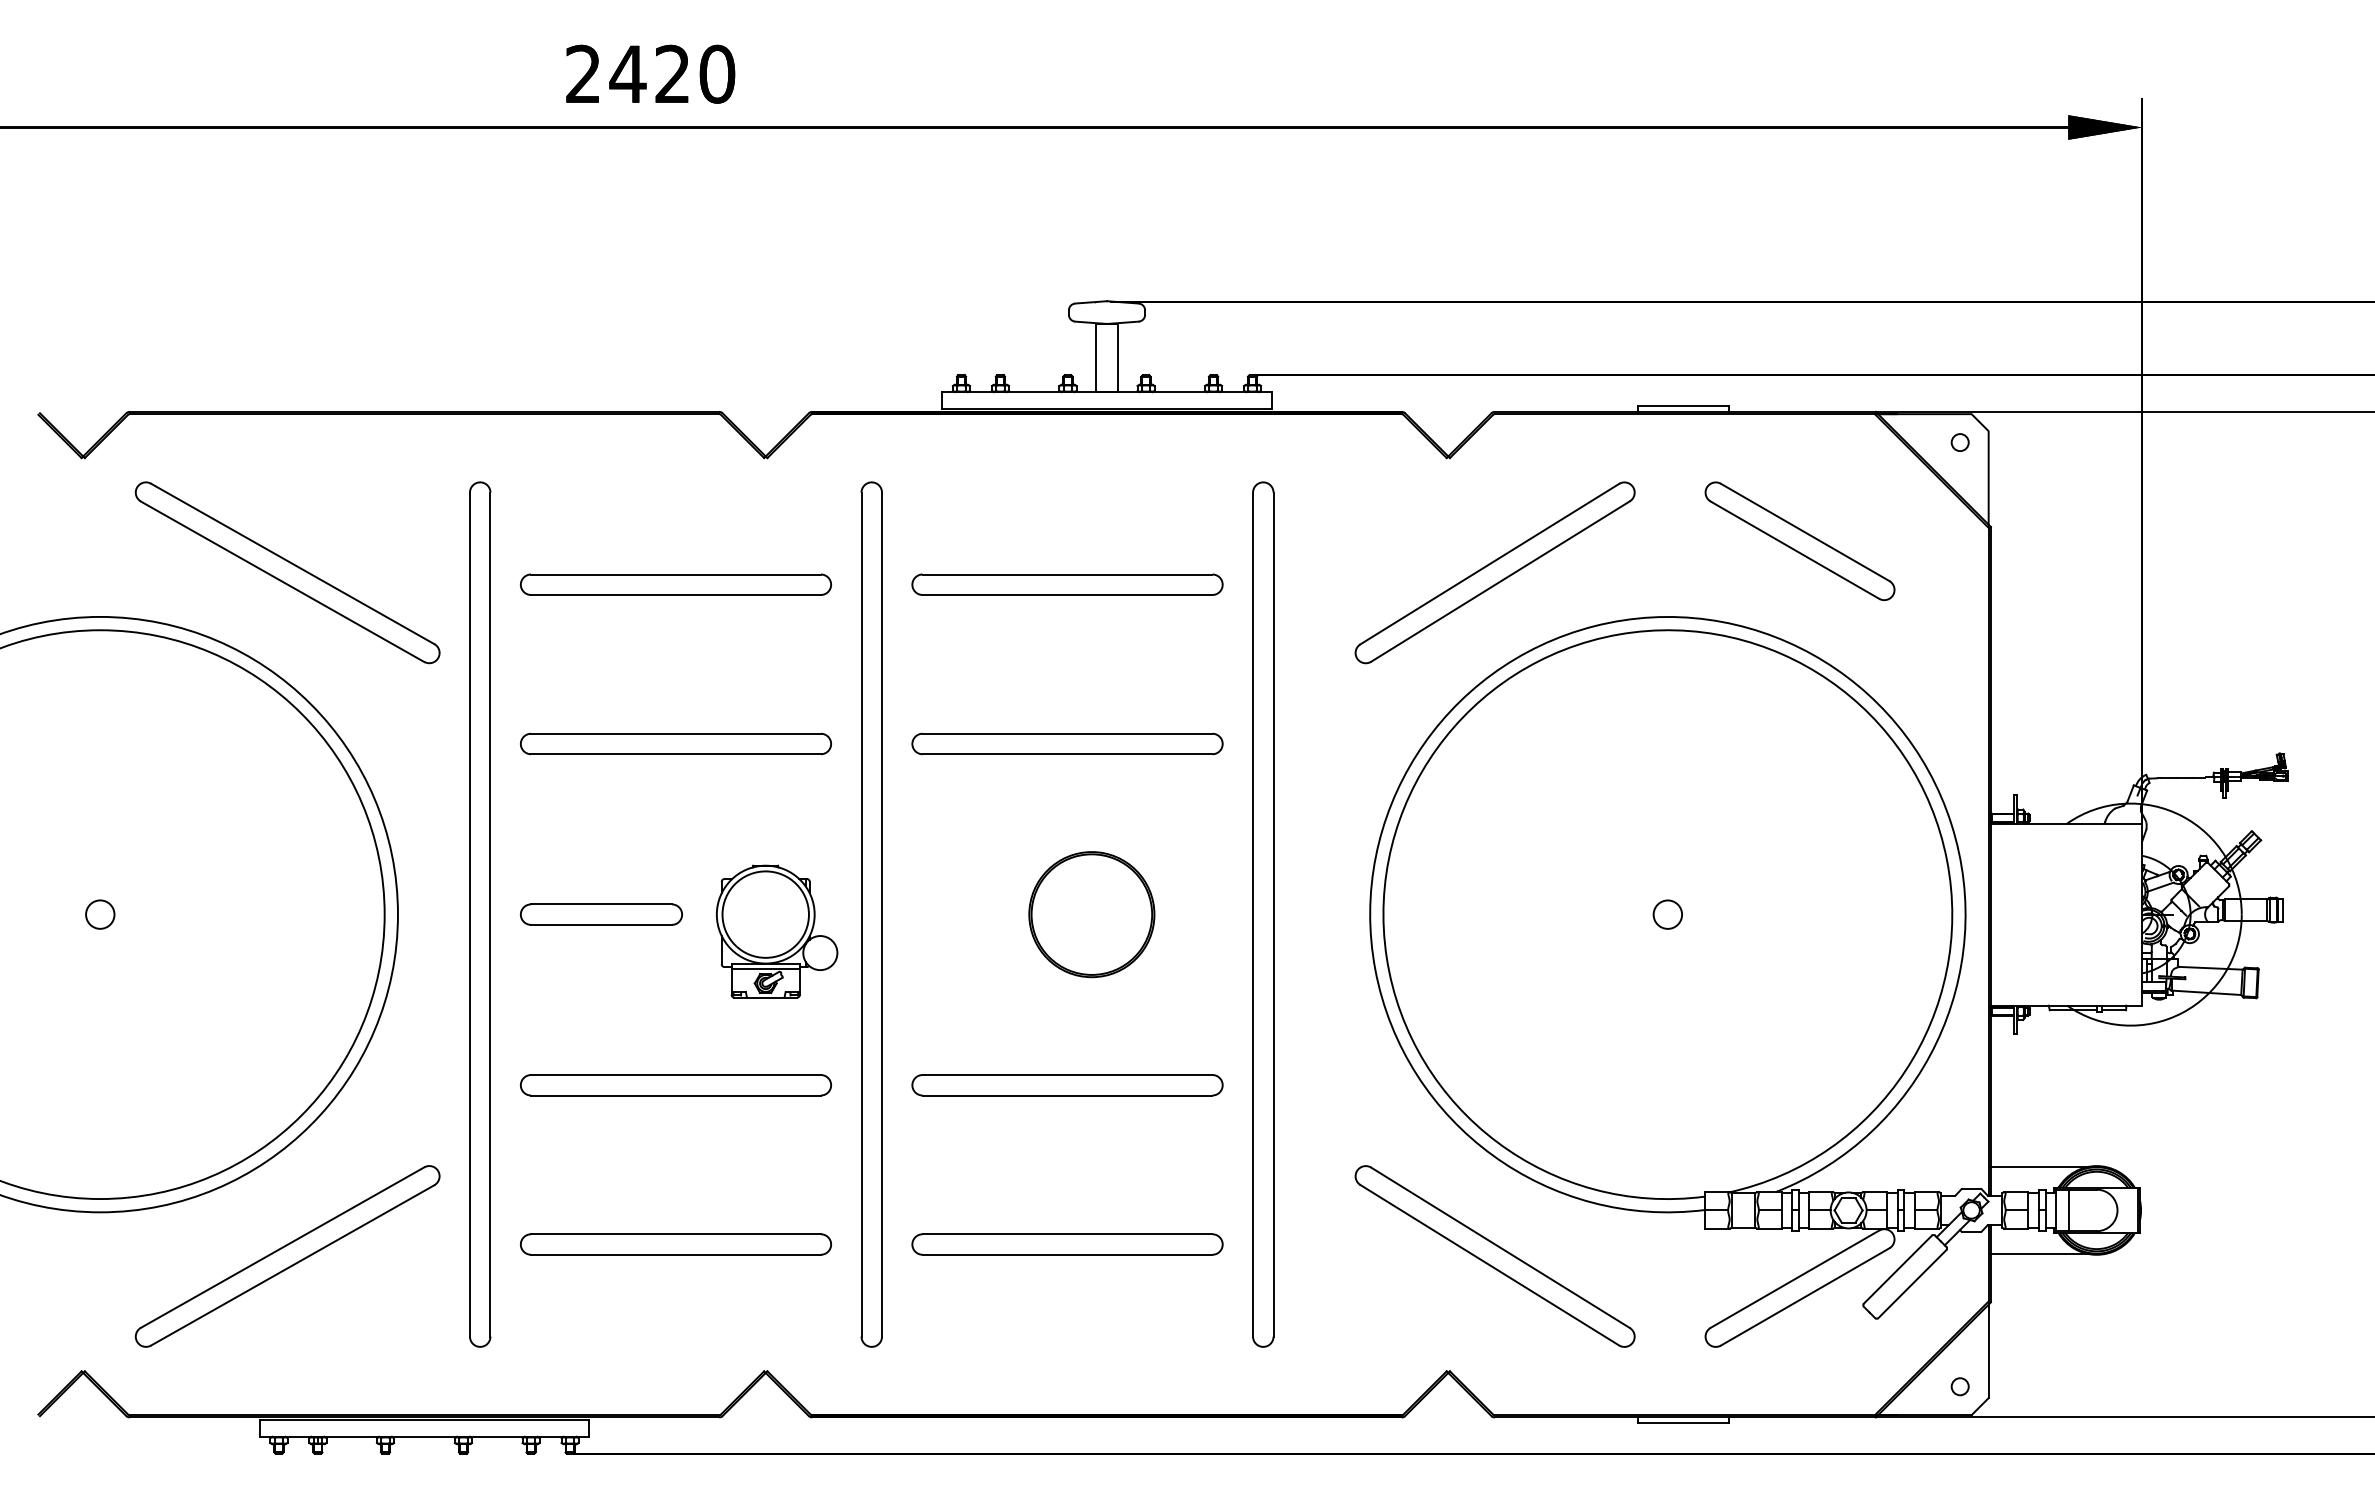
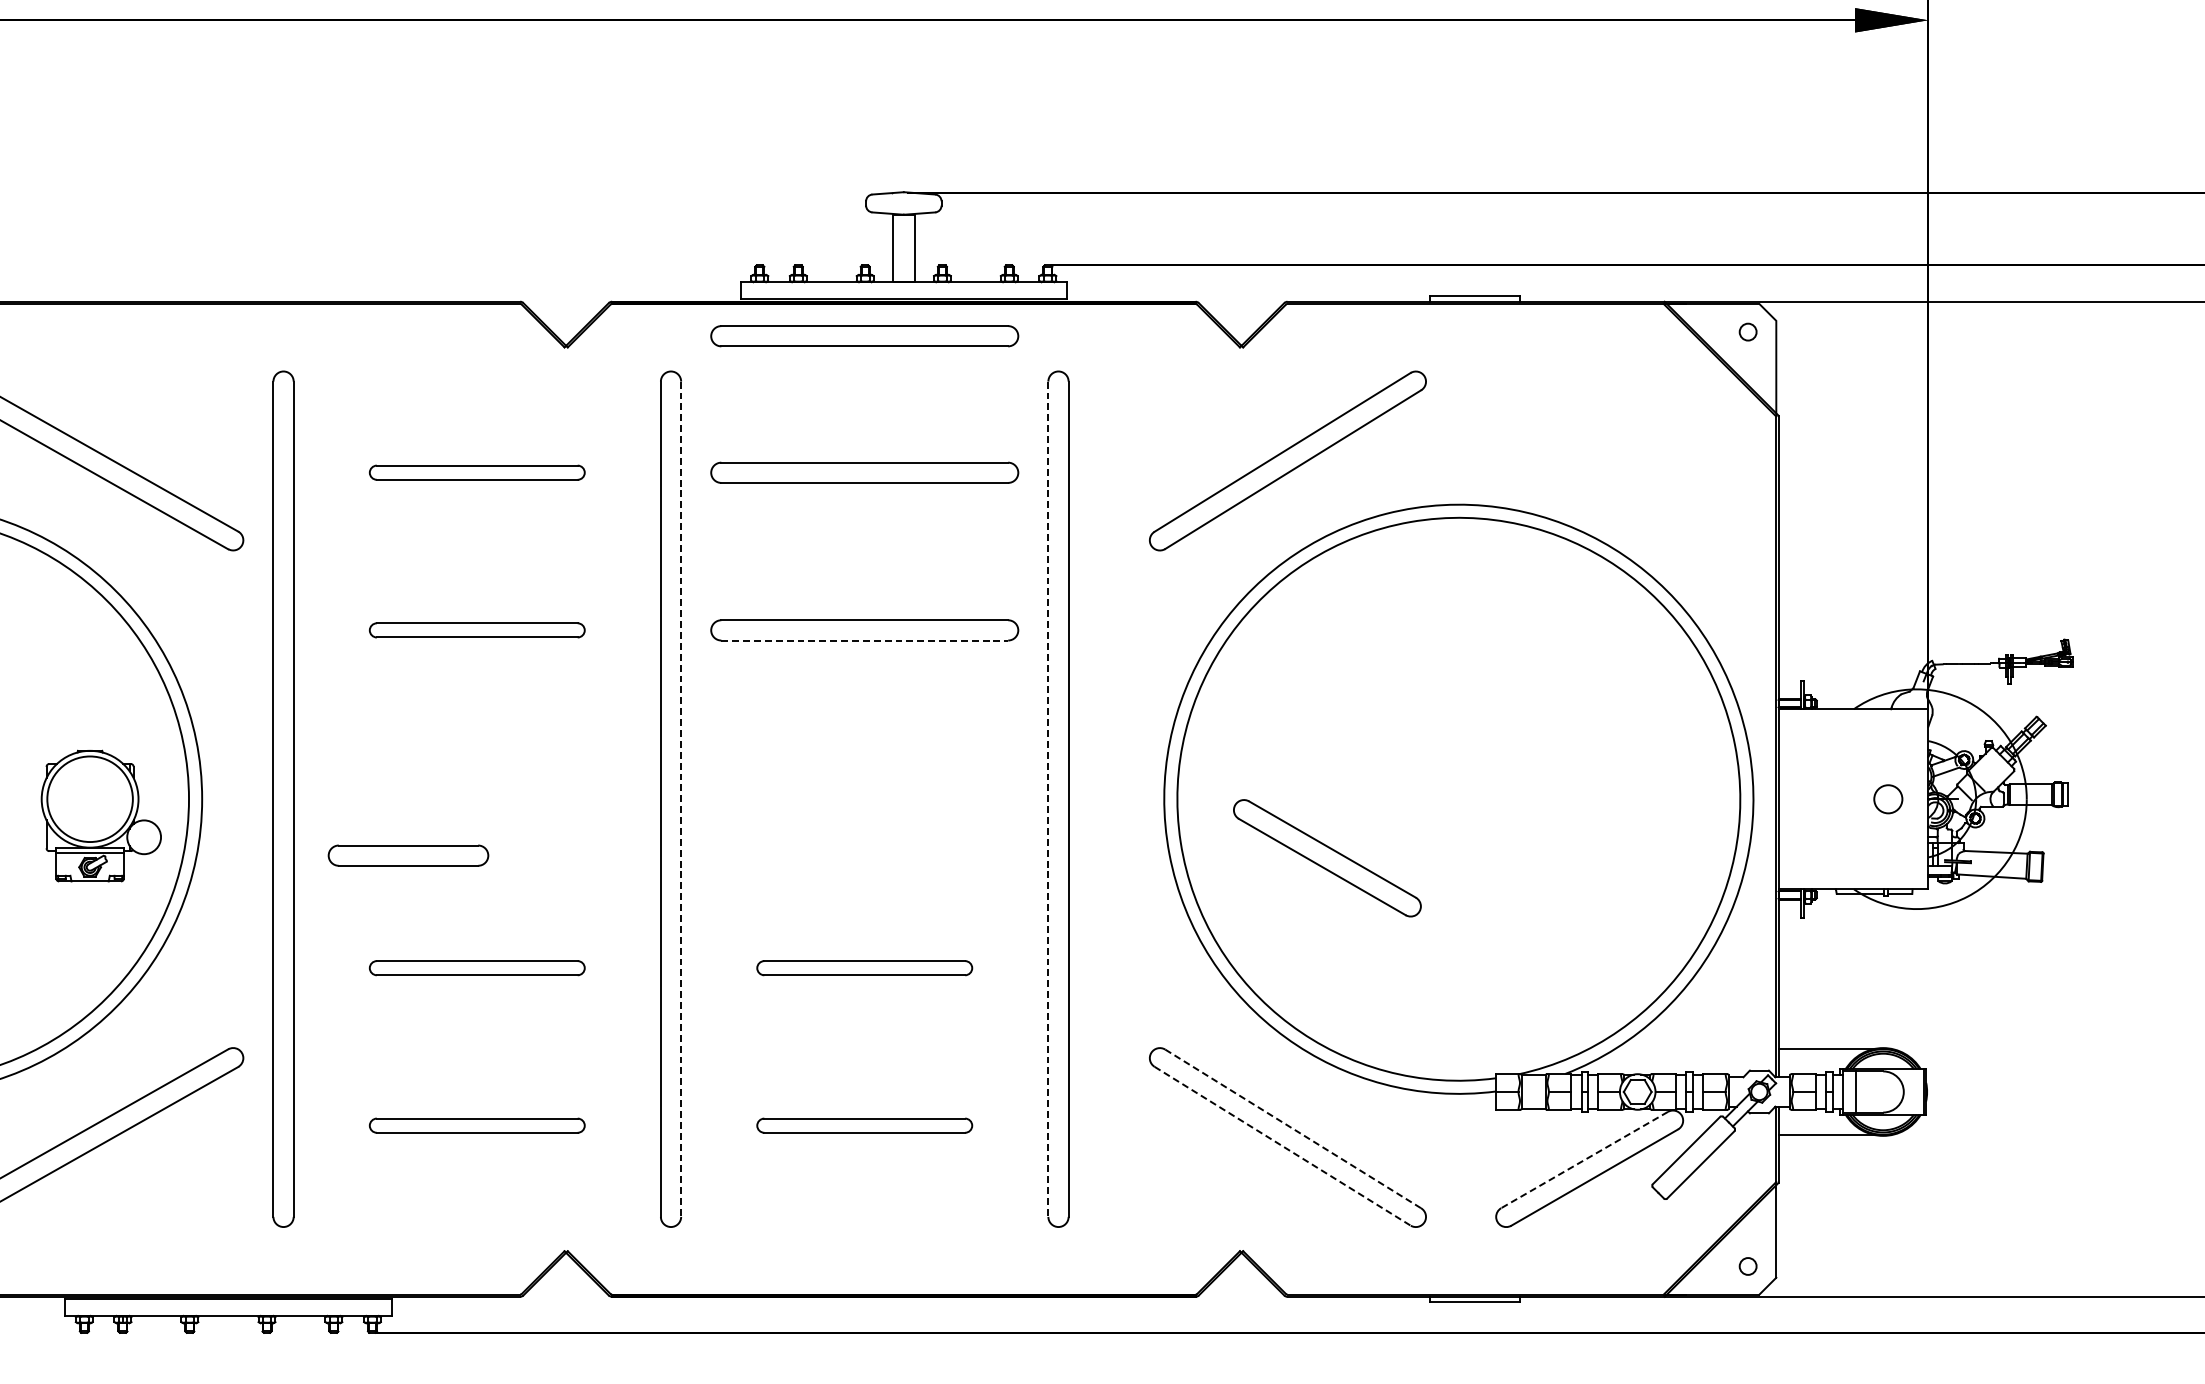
part: (1067, 446) -> (864, 335), added
part: (1799, 541) -> (1326, 858), moved
part: (675, 584) -> (476, 472), size x0.7
part: (675, 743) -> (476, 629), size x0.7
line: (1067, 754) -> (864, 640), solid -> dashed
part: (601, 914) -> (408, 855), moved
part: (1091, 914) -> (888, 799), removed
circle: (1667, 914) -> (1887, 799), moved
line: (882, 915) -> (681, 800), solid -> dashed
line: (1253, 915) -> (1048, 800), solid -> dashed
part: (777, 931) -> (101, 815), moved
part: (675, 1085) -> (476, 968), size x0.7
part: (1067, 1085) -> (864, 968), size x0.7
part: (675, 1244) -> (476, 1125), size x0.7
part: (1067, 1244) -> (864, 1125), size x0.7
line: (1500, 1248) -> (1293, 1129), solid -> dashed
line: (1490, 1265) -> (1283, 1146), solid -> dashed
line: (1794, 1279) -> (1584, 1160), solid -> dashed

